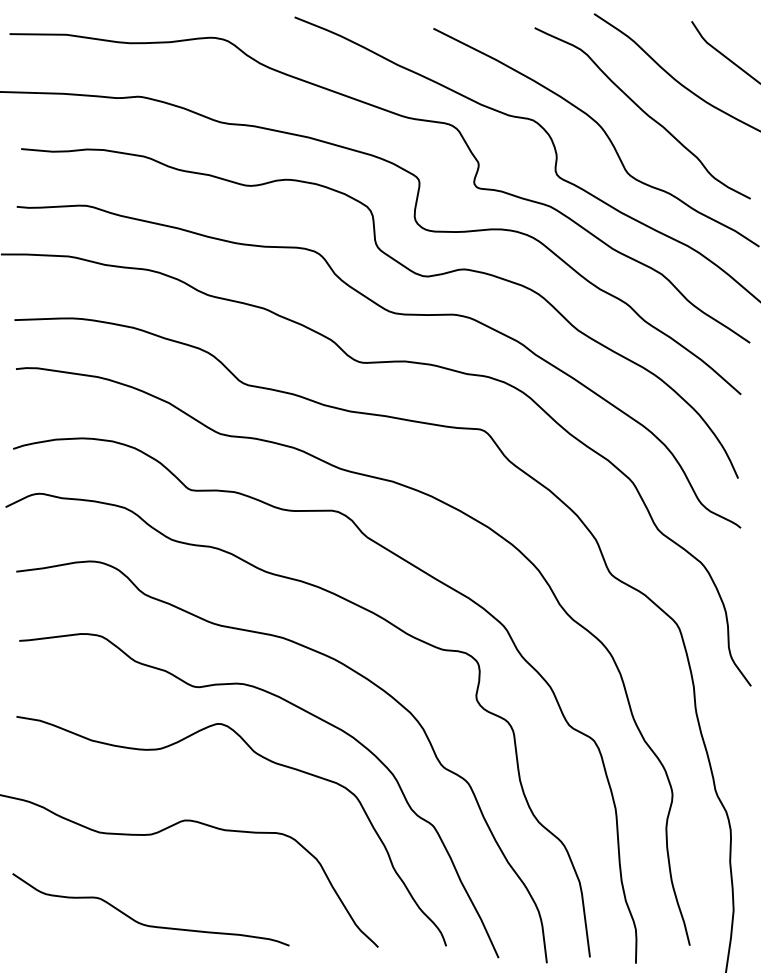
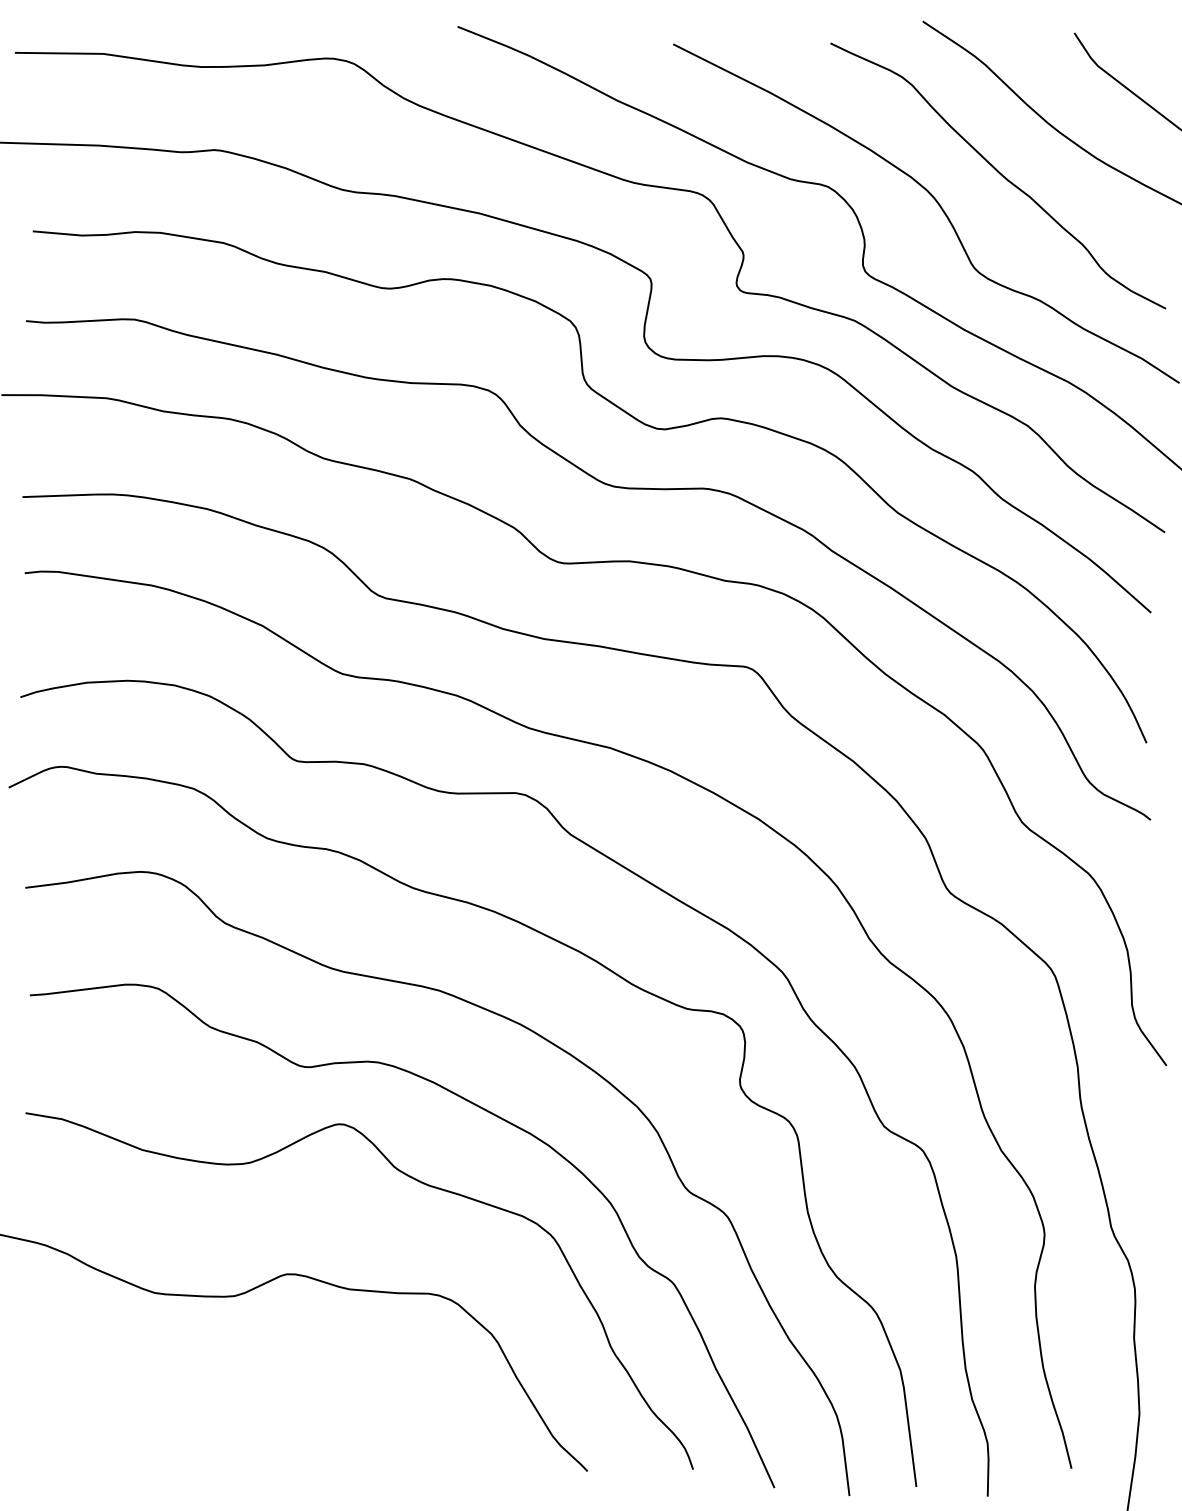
curve: (147, 924) -> (229, 1435), removed

